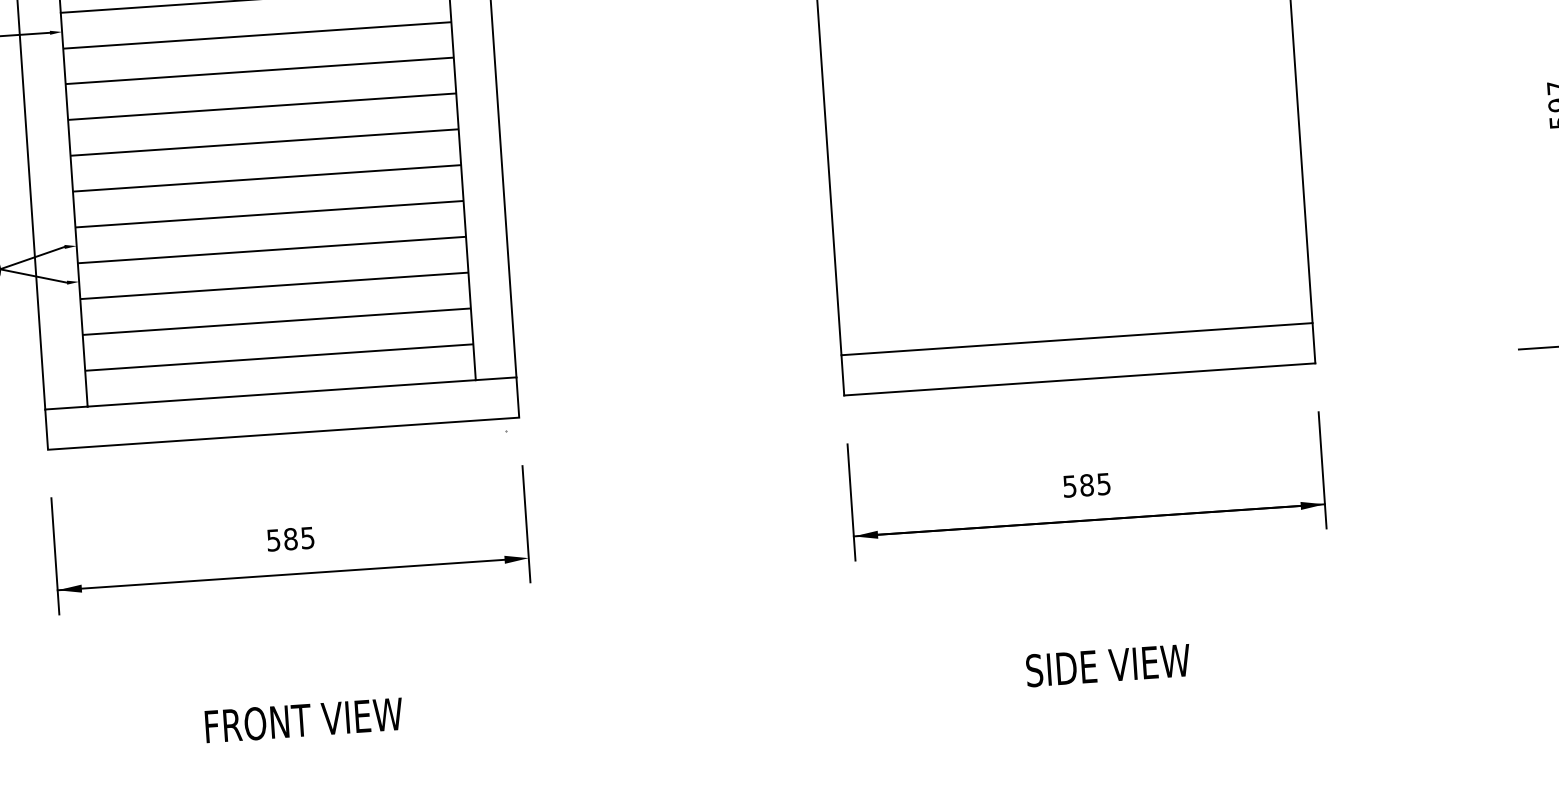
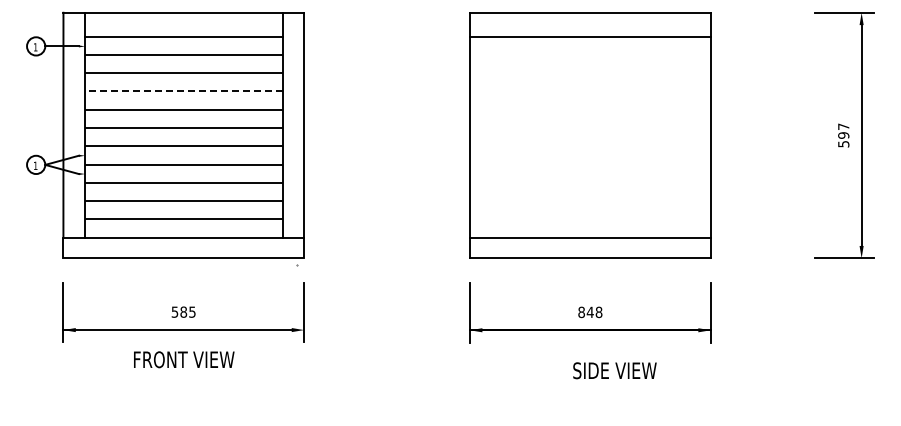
line: (260, 107) -> (183, 91), solid -> dashed
text: (1087, 485) -> (590, 312), 585 -> 848
text: (1107, 665) -> (614, 370), moved
text: (304, 719) -> (184, 359), moved

